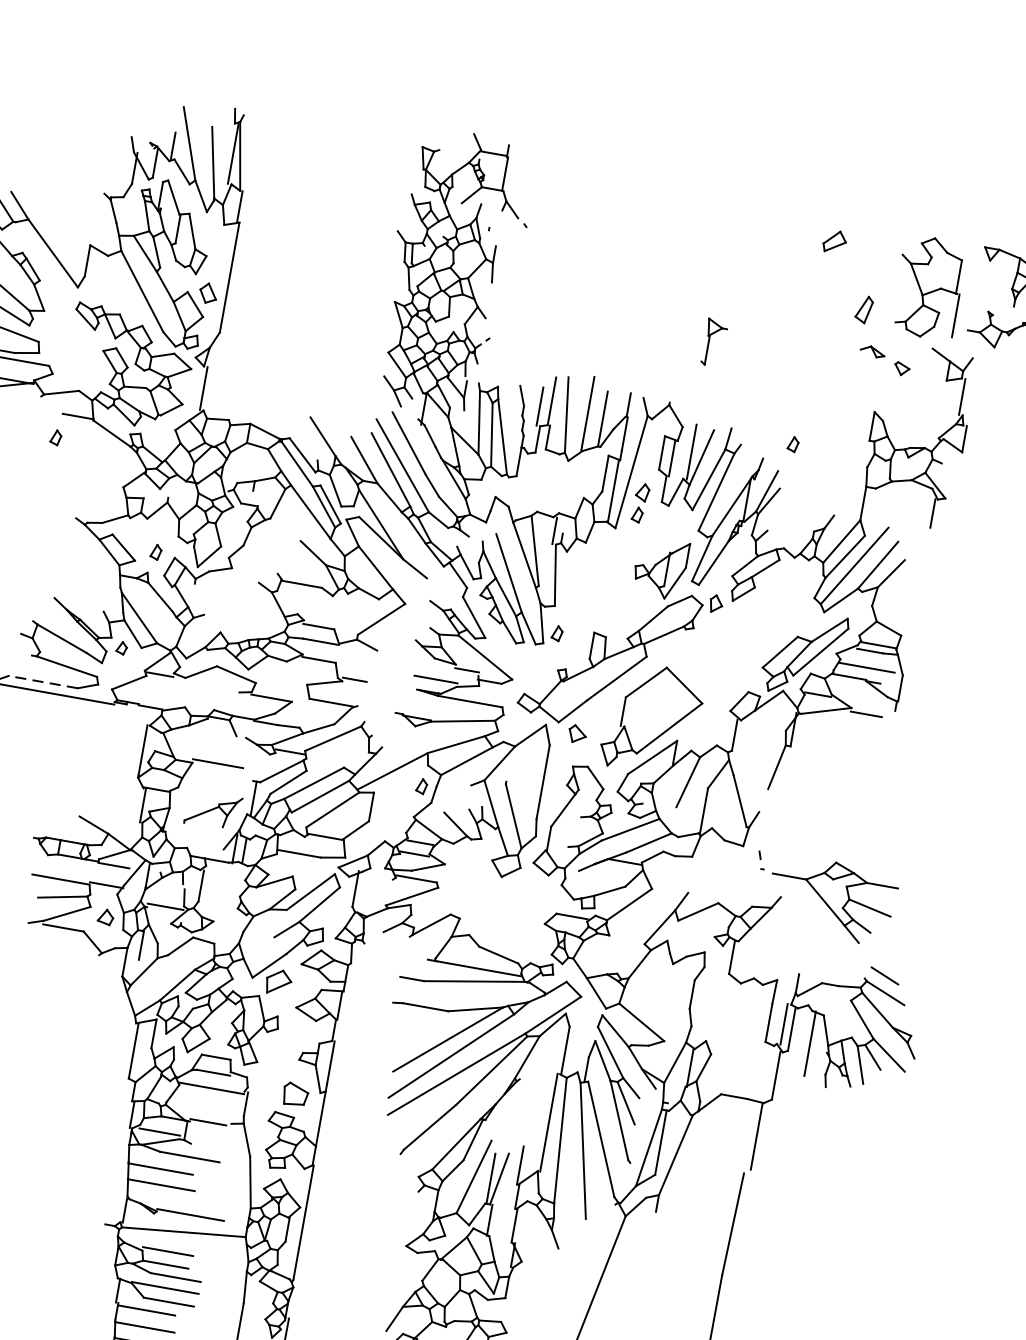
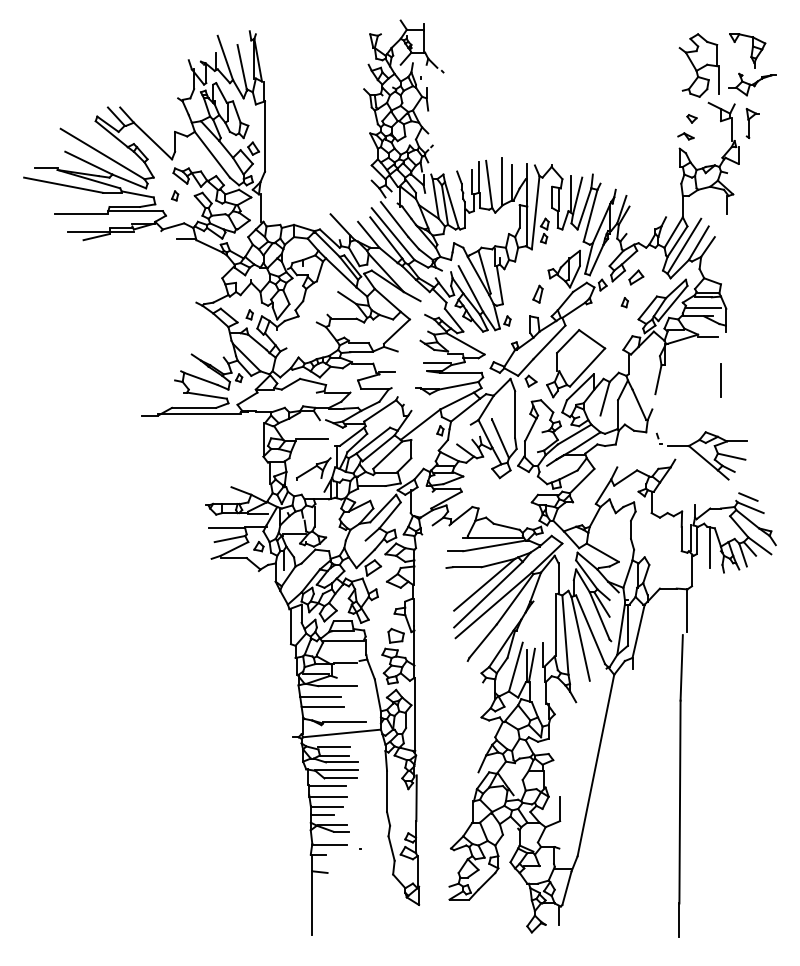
part: (835, 241) -> (636, 277), moved
part: (863, 308) -> (537, 293), moved
part: (713, 342) -> (752, 123), moved
part: (872, 351) -> (685, 136), moved
part: (56, 437) -> (175, 195), moved
part: (792, 444) -> (624, 302), moved
line: (42, 681) -> (193, 407), dashed -> solid
line: (873, 785) -> (720, 380), added

